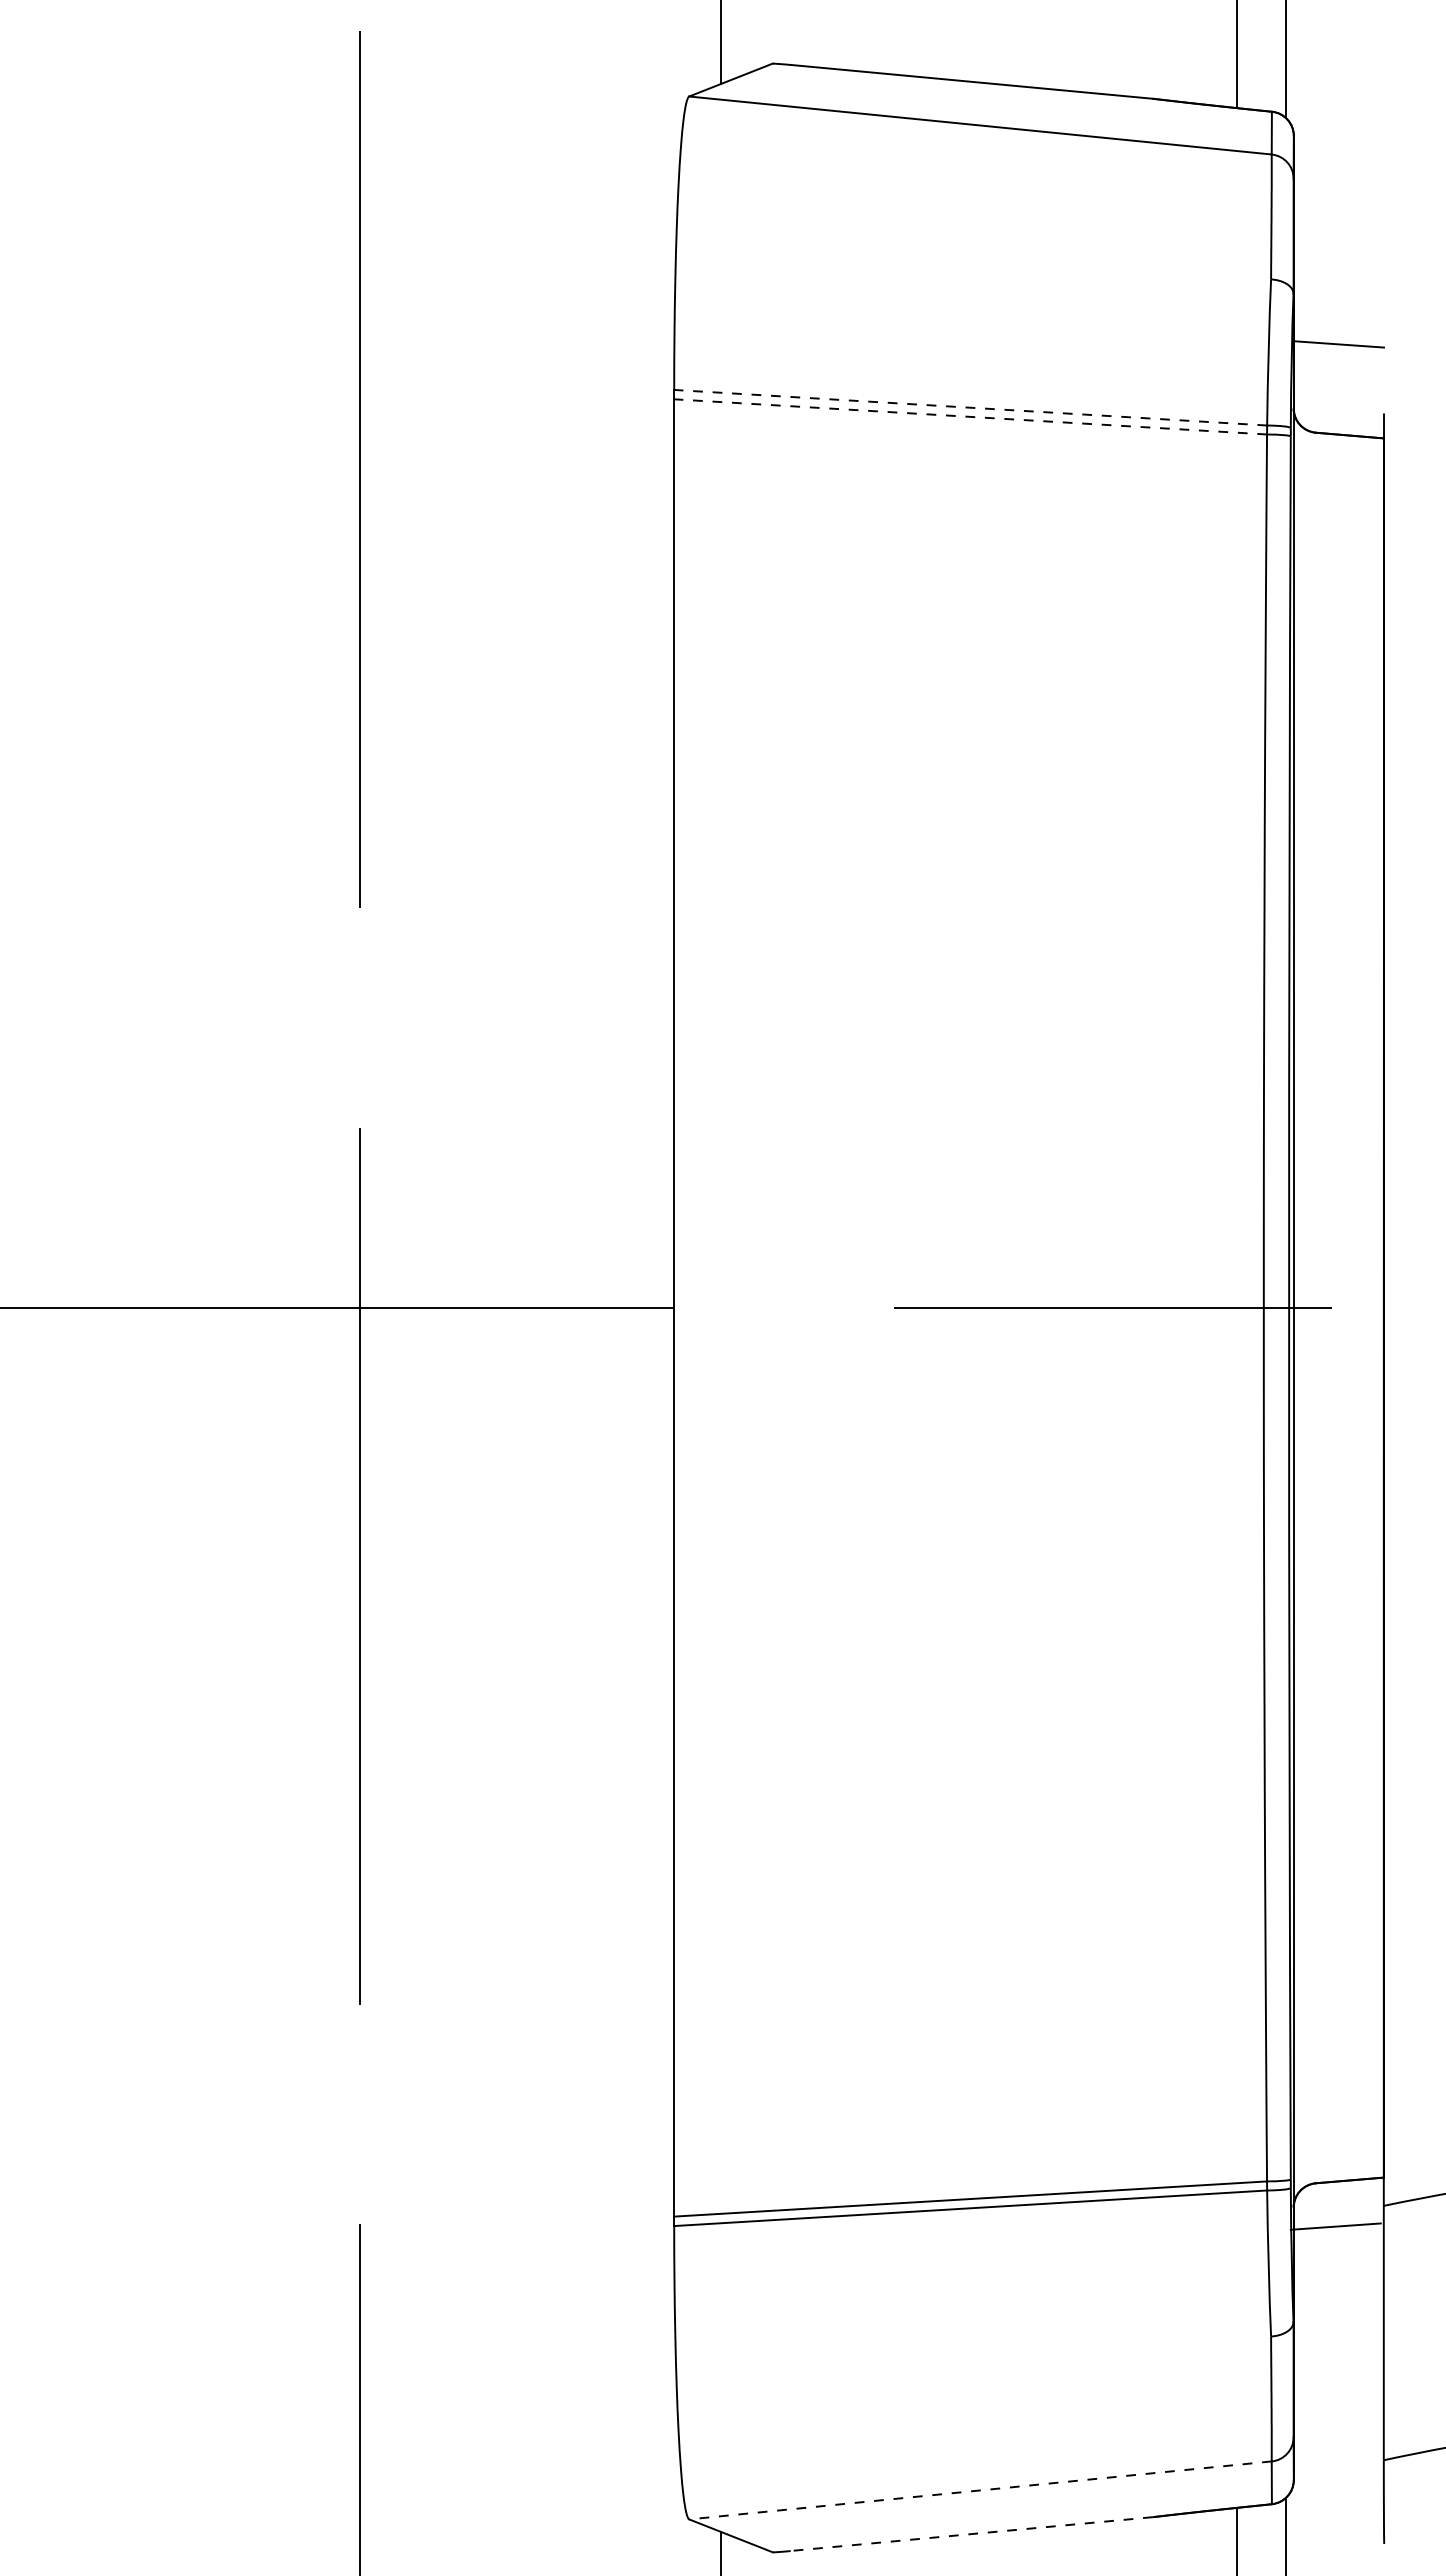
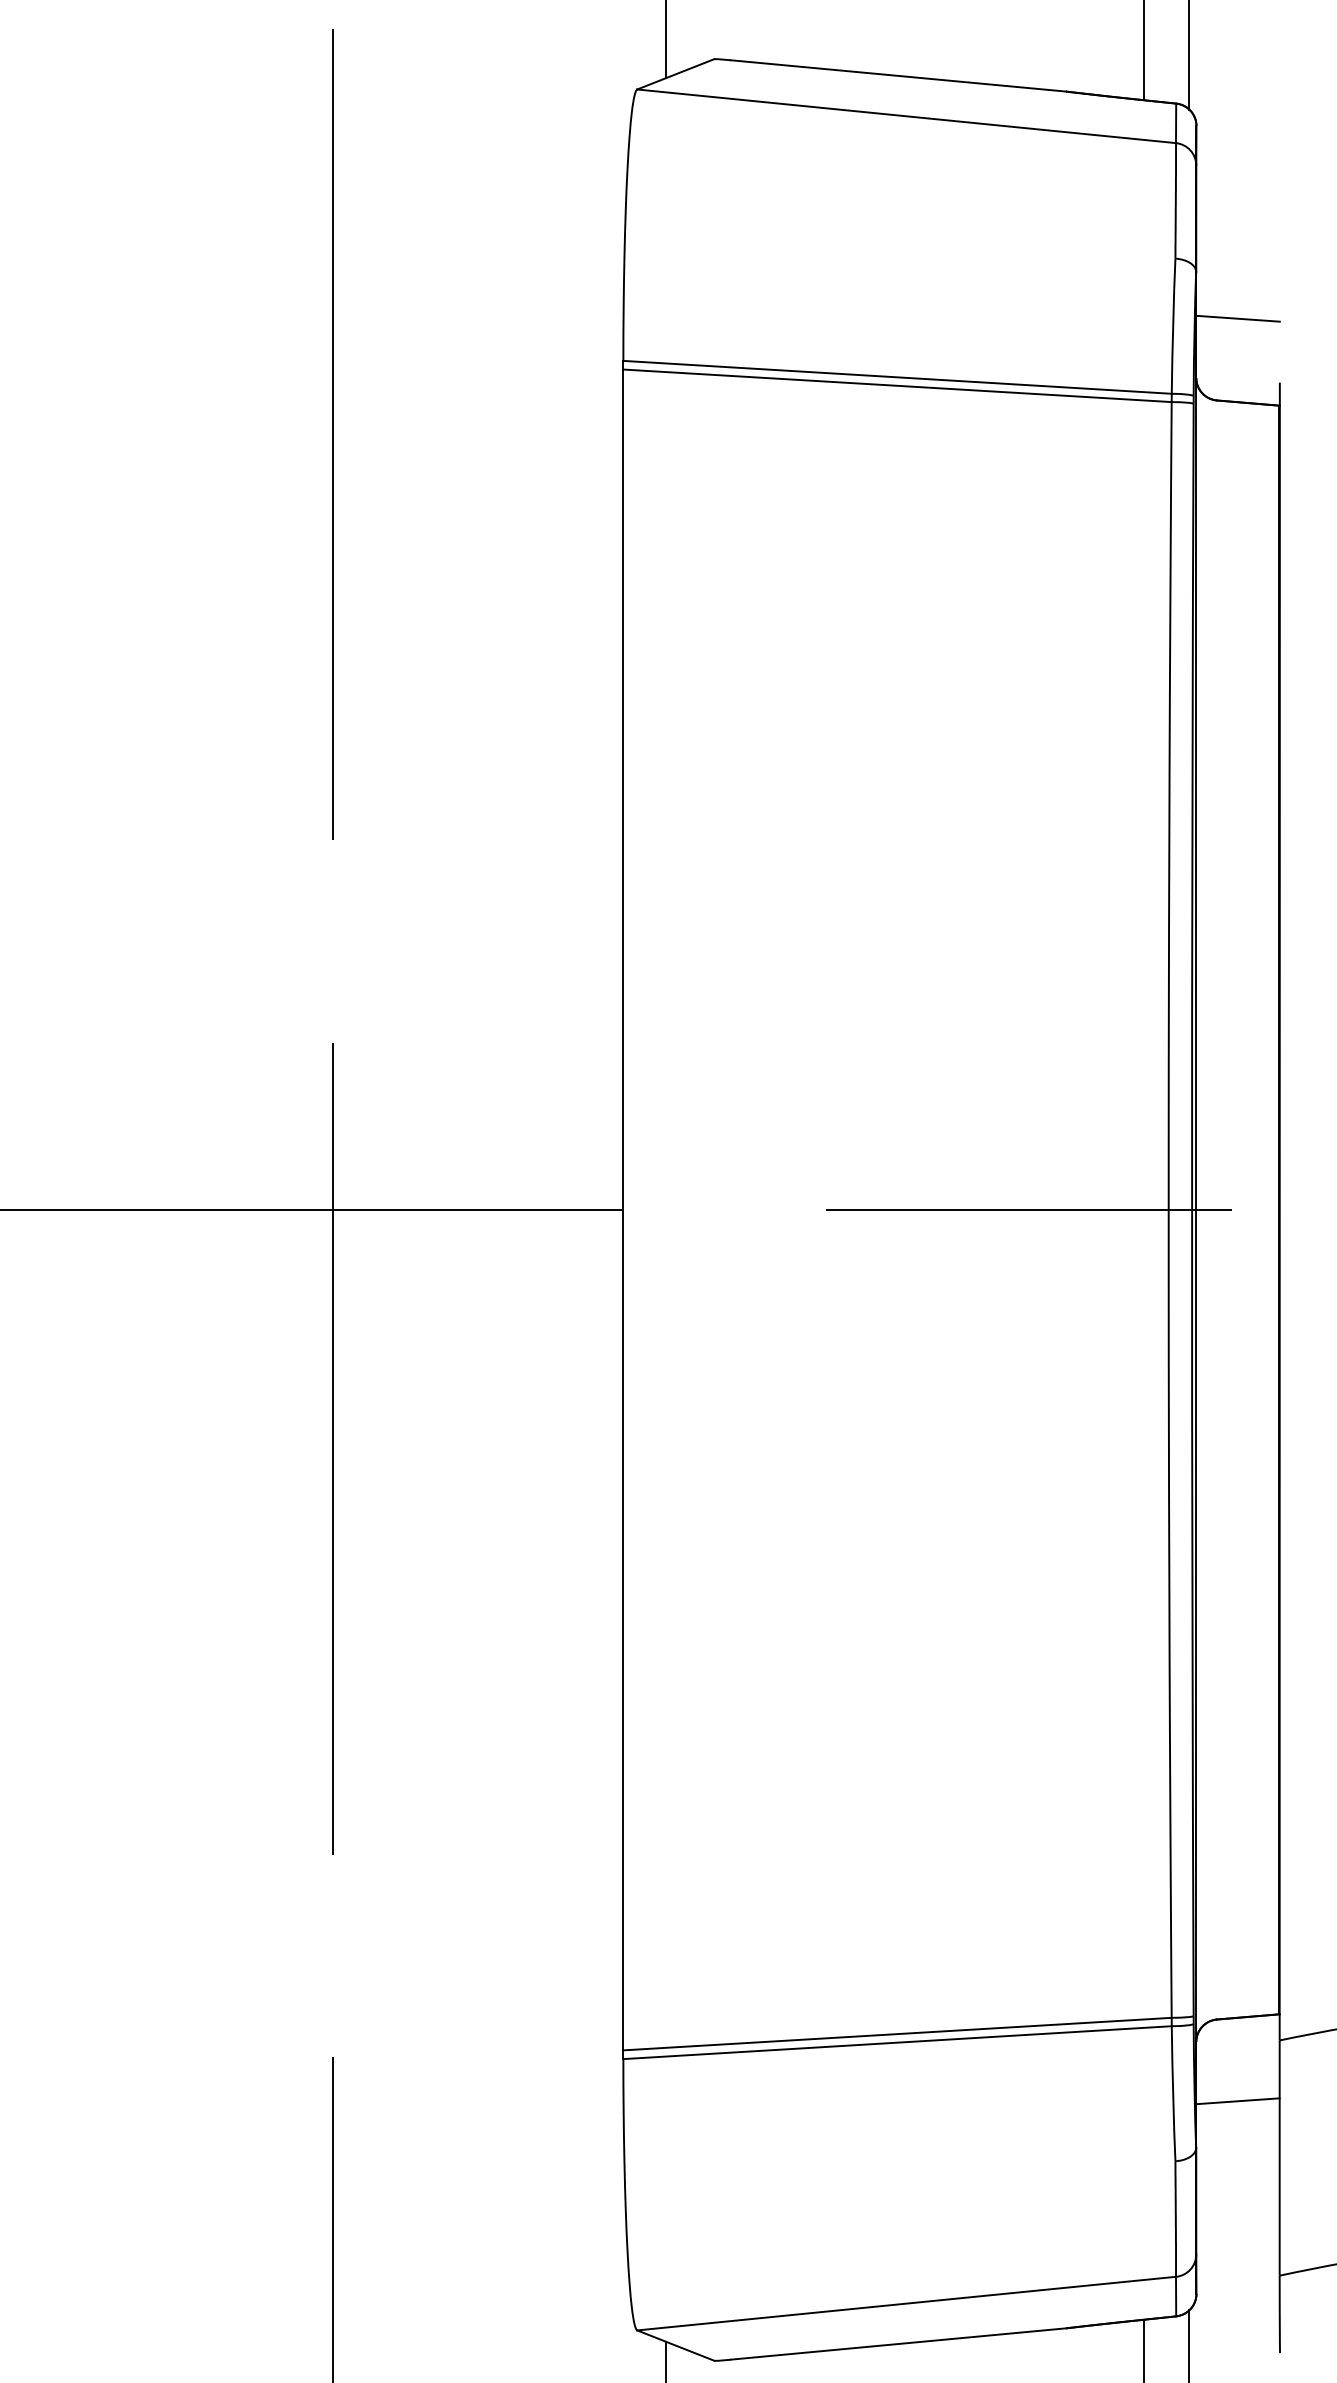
line: (970, 407) -> (897, 377), dashed -> solid
line: (970, 416) -> (897, 385), dashed -> solid
line: (1335, 2226) -> (1237, 2101), moved
line: (980, 2490) -> (906, 2303), dashed -> solid
line: (971, 2534) -> (898, 2344), dashed -> solid

